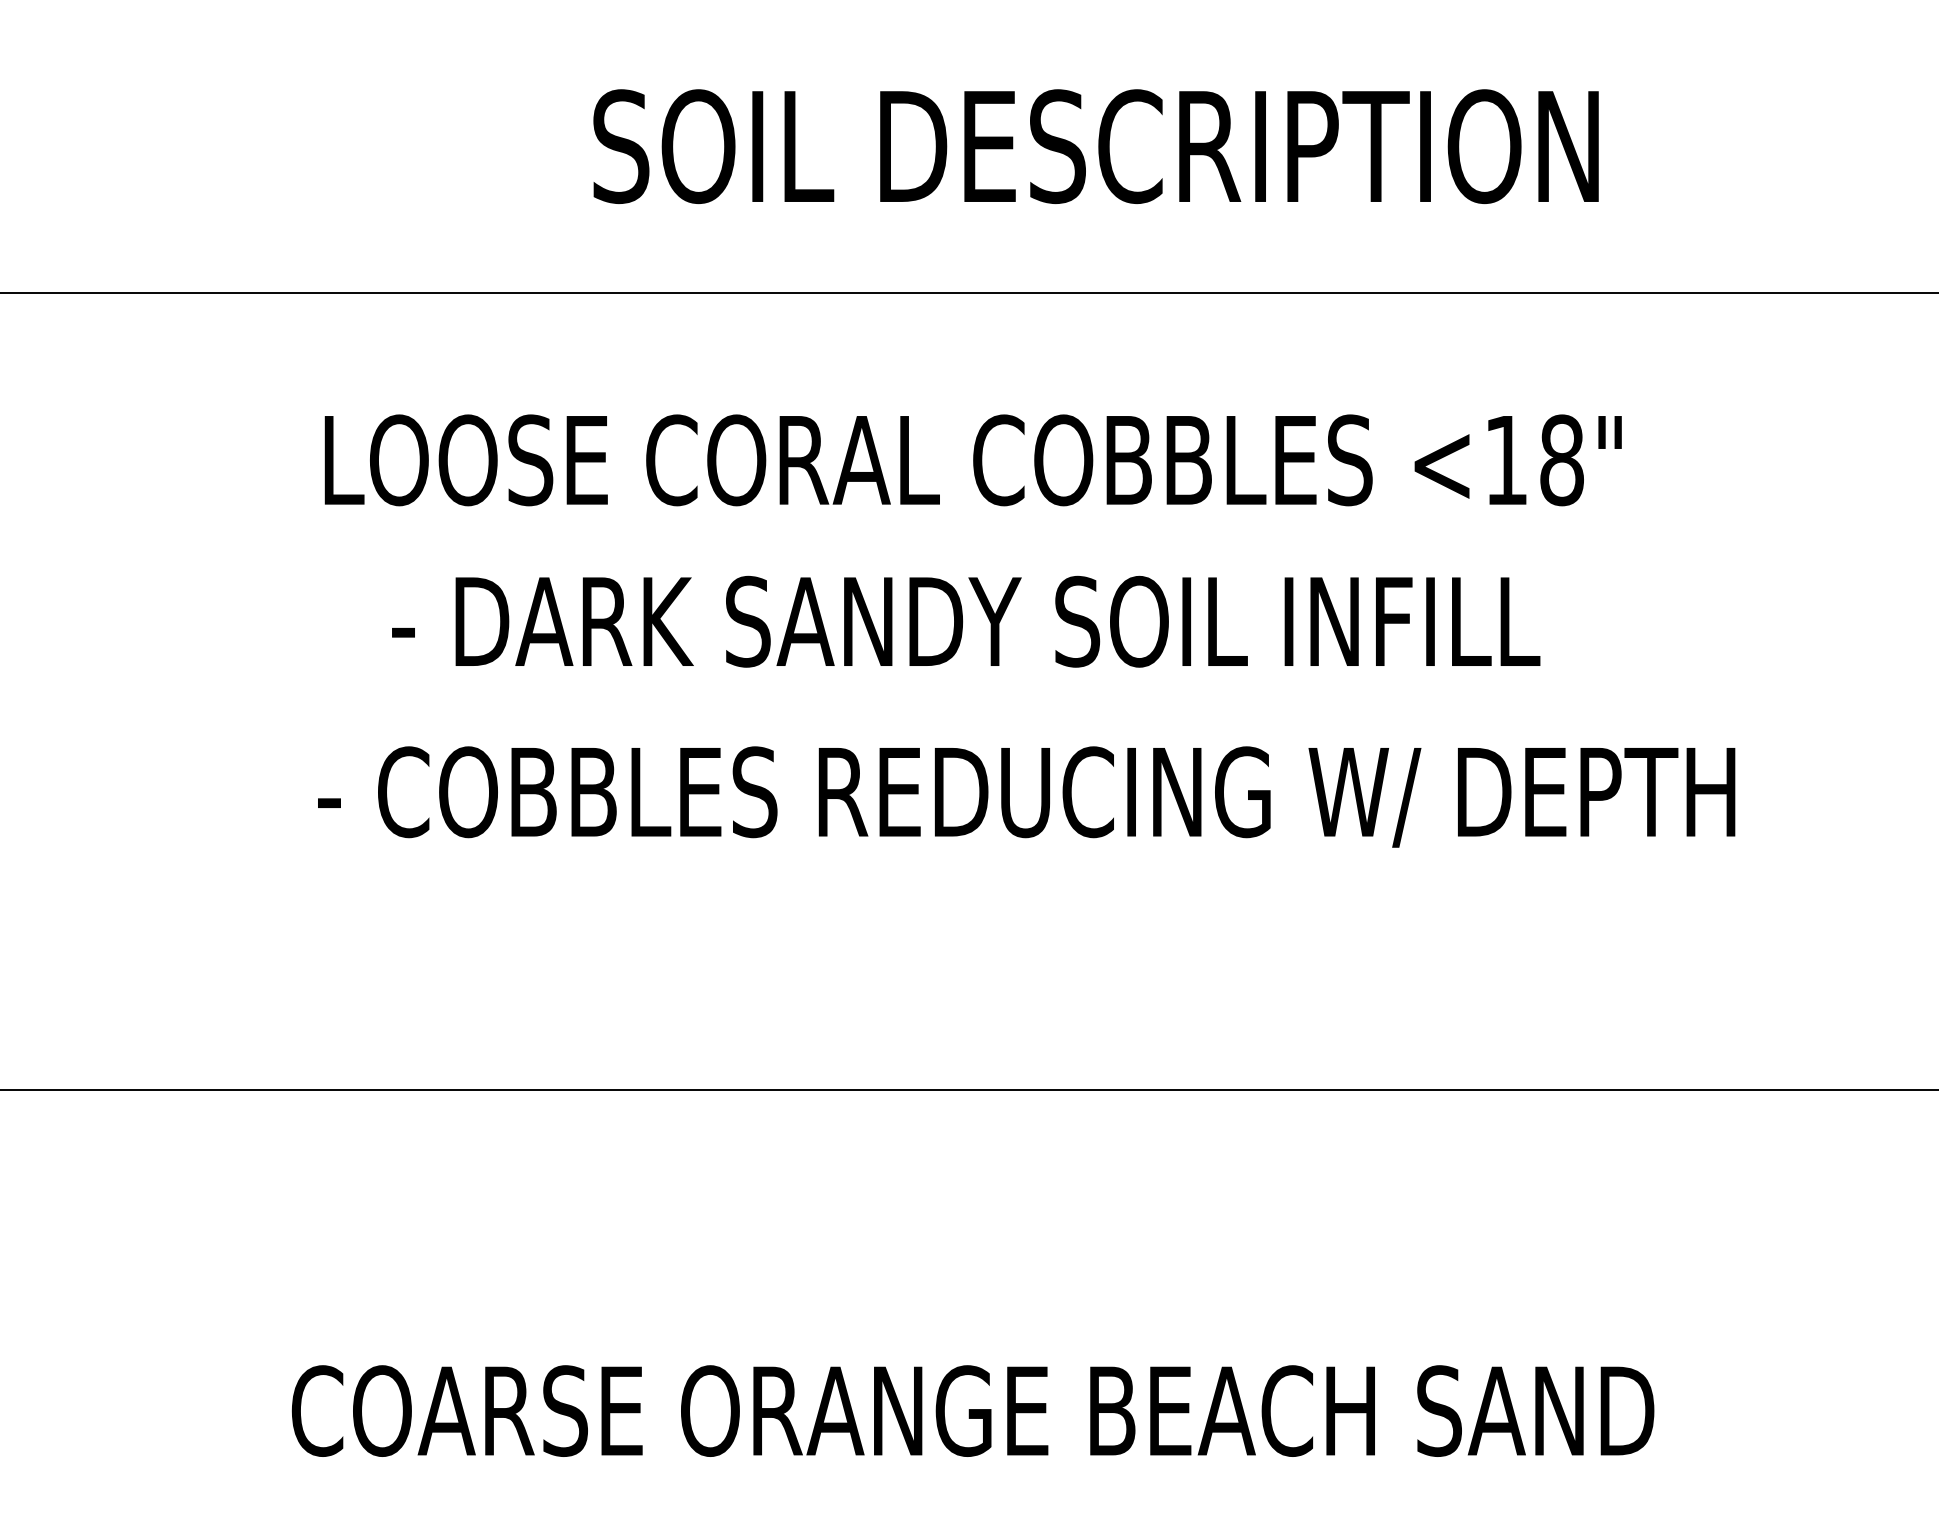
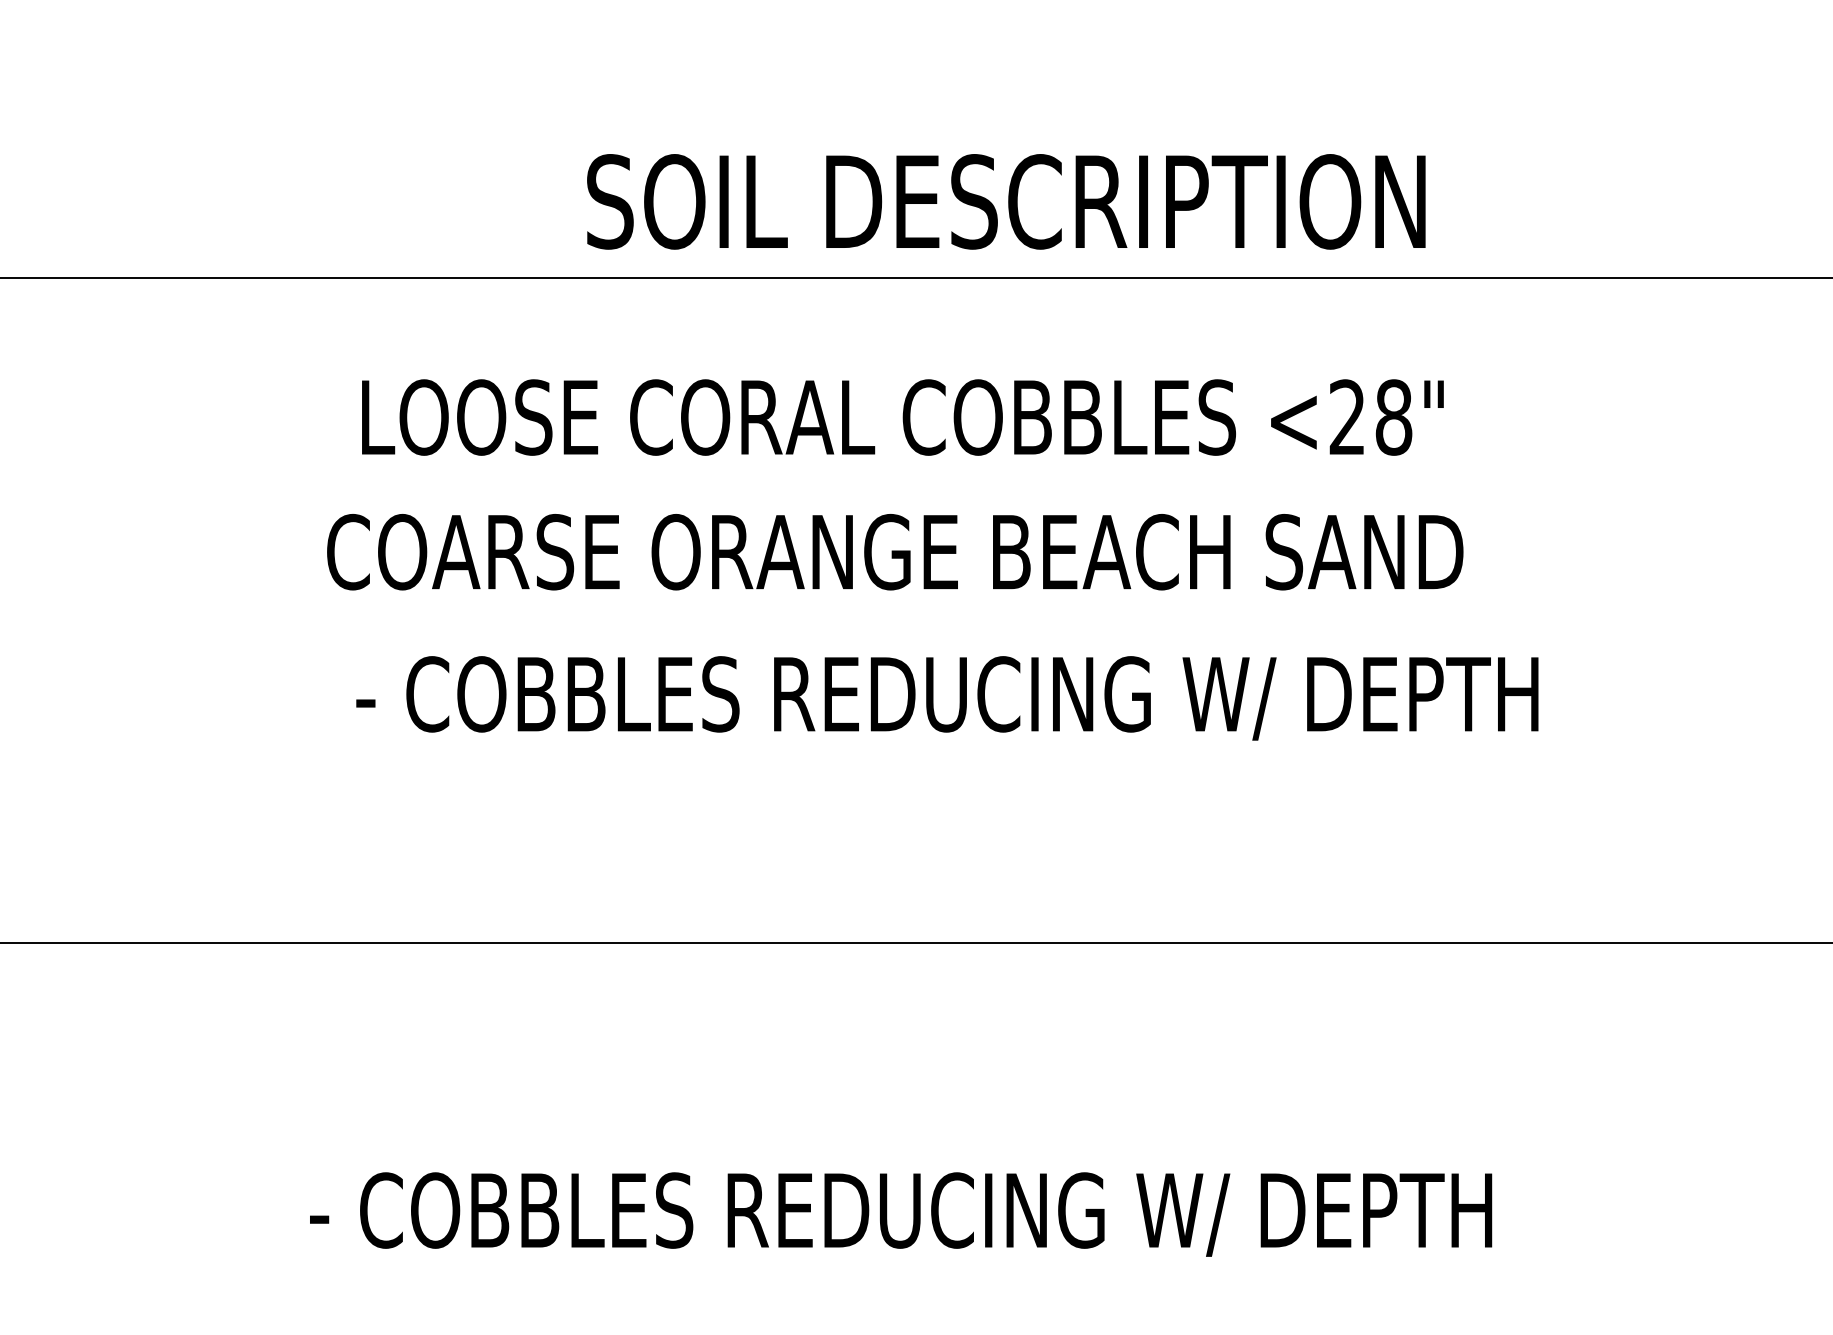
text: (1096, 146) -> (1006, 201), moved
text: (1505, 459) -> (1346, 416), <18" -> <28"
text: (964, 620) -> (895, 551), - DARK SANDY SOIL INFILL -> COARSE ORANGE BEACH SAND
text: (971, 1415) -> (901, 1214), COARSE ORANGE BEACH SAND -> - COBBLES REDUCING W/ DEPTH

